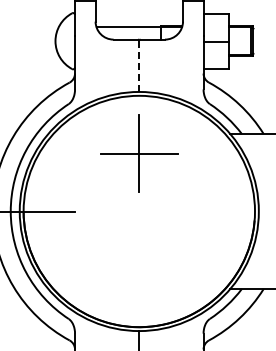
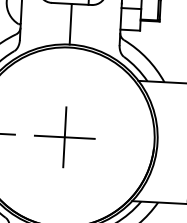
line: (139, 66) -> (70, 24), dashed -> solid
part: (139, 153) -> (64, 137), moved

